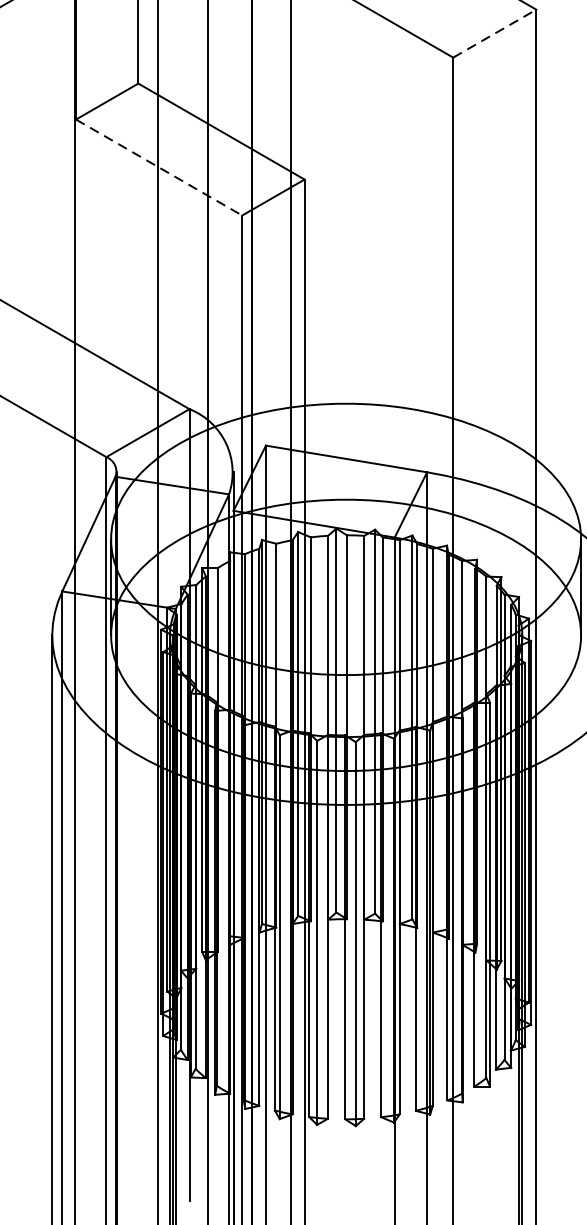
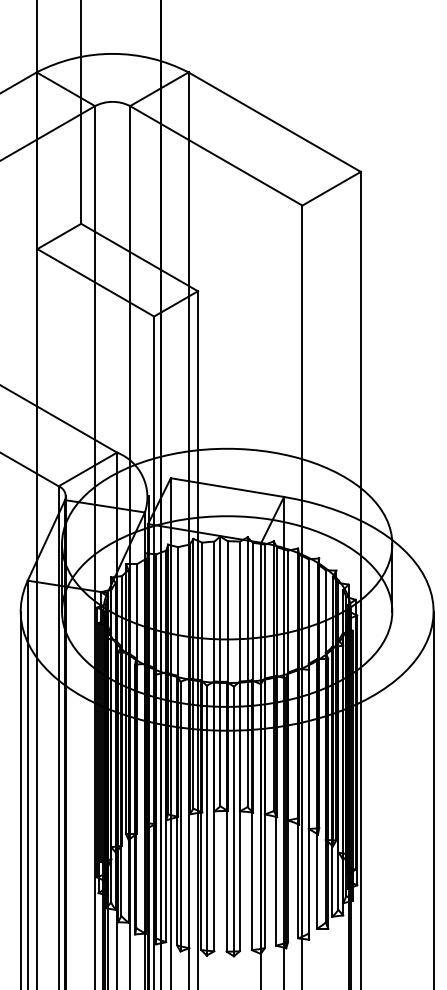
line: (494, 33) -> (331, 188), dashed -> solid
line: (160, 168) -> (96, 283), dashed -> solid

